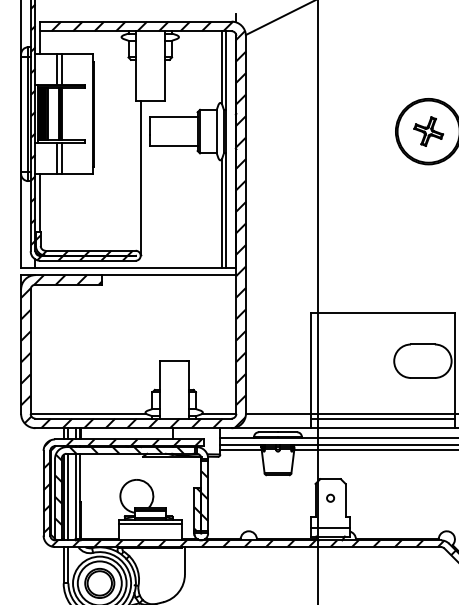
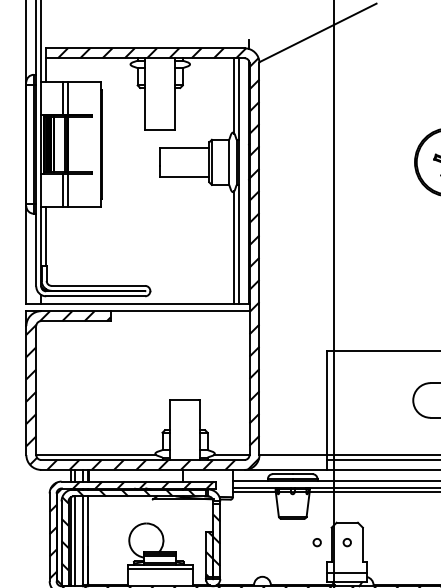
hatch: (81, 132) -> (88, 163), removed
line: (140, 177) -> (150, 209), removed
circle: (301, 497) -> (317, 541), added

